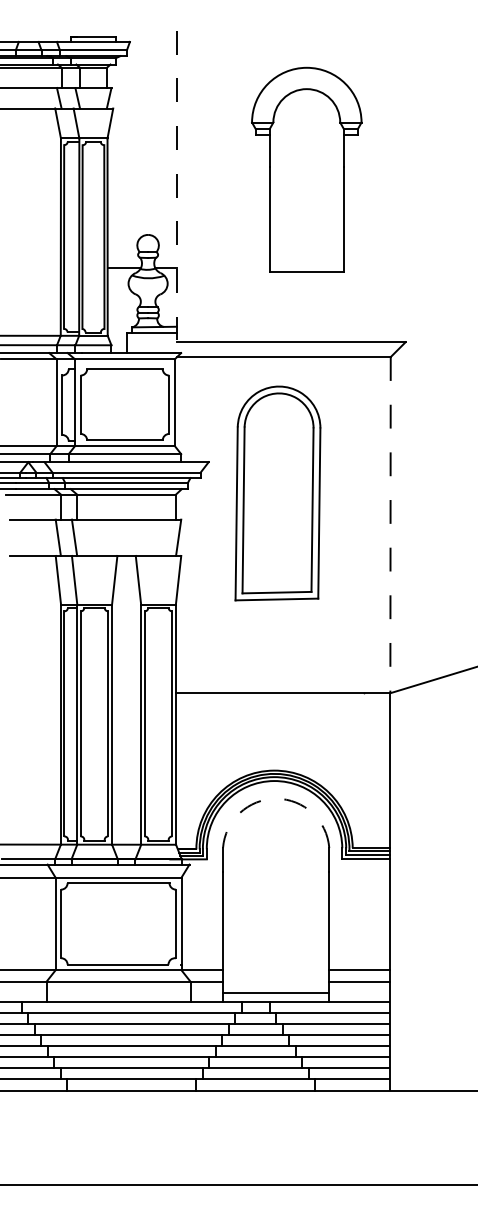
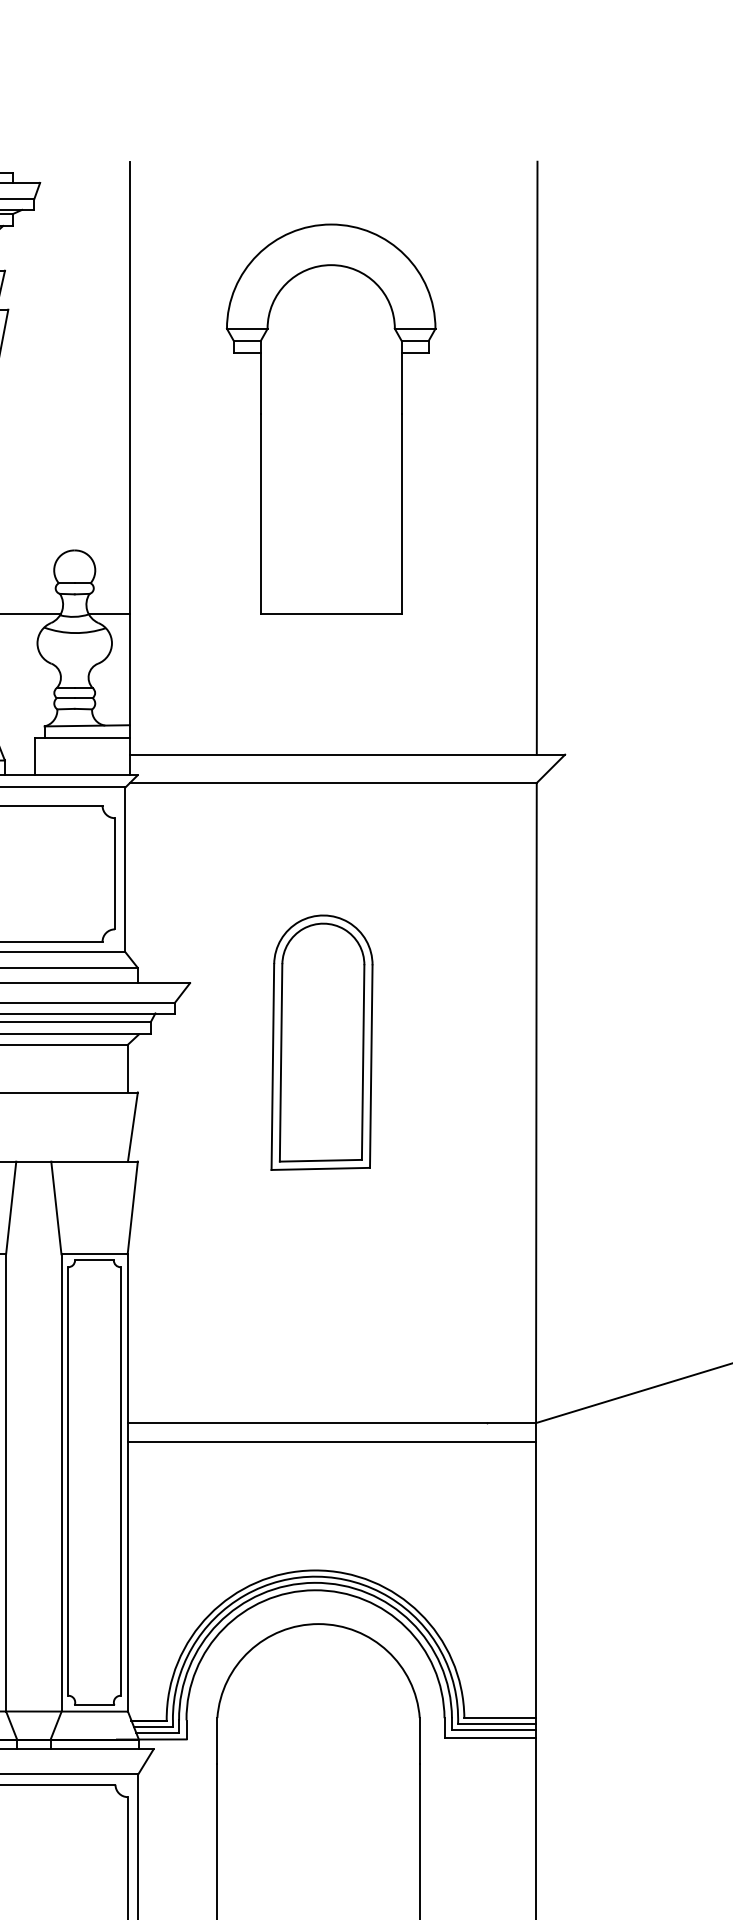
part: (306, 169) -> (330, 418), moved
line: (390, 186) -> (536, 458), added
line: (176, 192) -> (128, 469), dashed -> solid
part: (277, 493) -> (321, 1042), size x0.62
line: (390, 525) -> (536, 1103), dashed -> solid
line: (283, 702) -> (332, 1440), added
arc: (276, 798) -> (319, 1623), dashed -> solid

